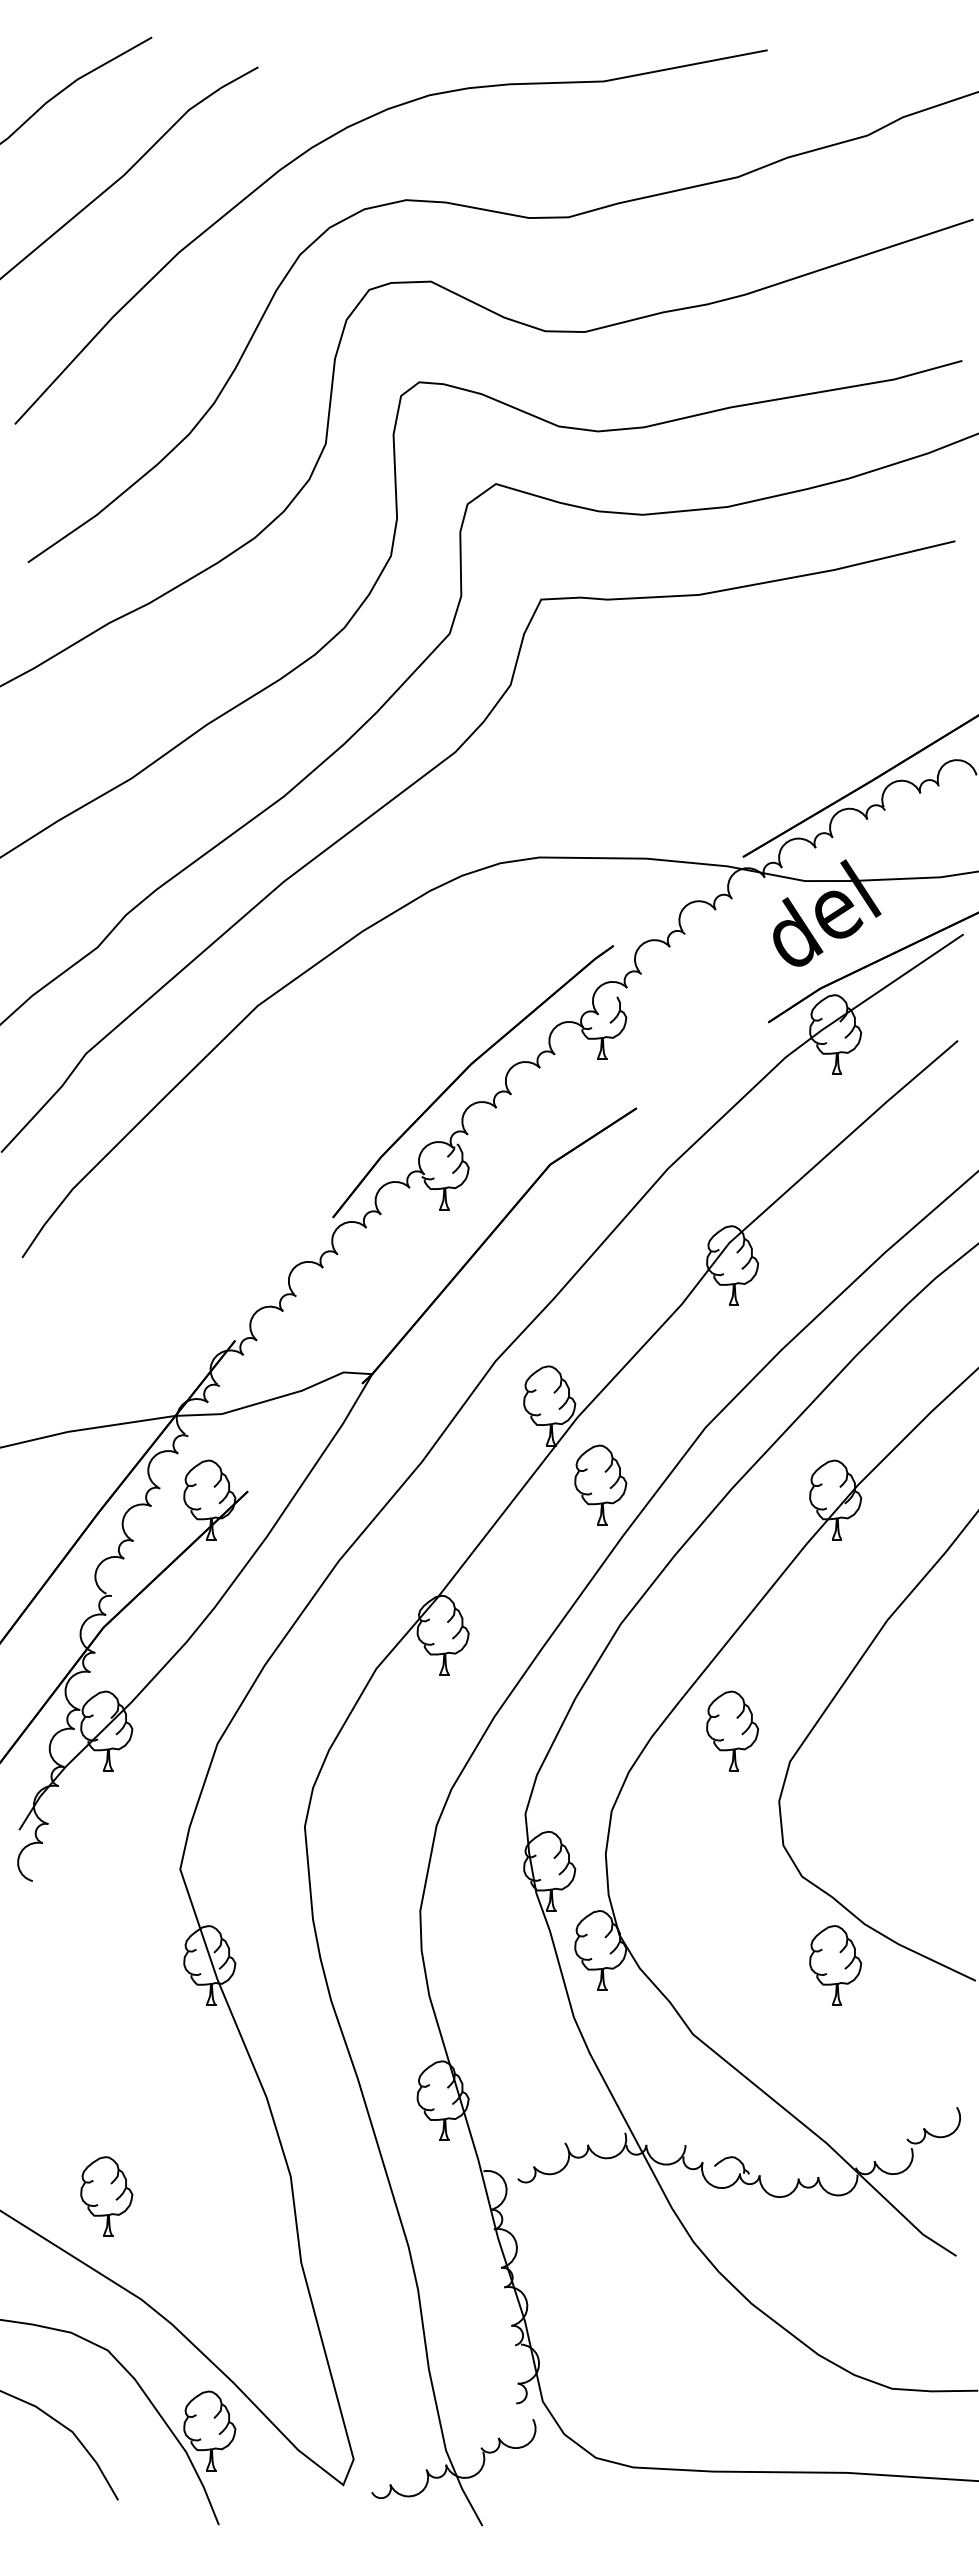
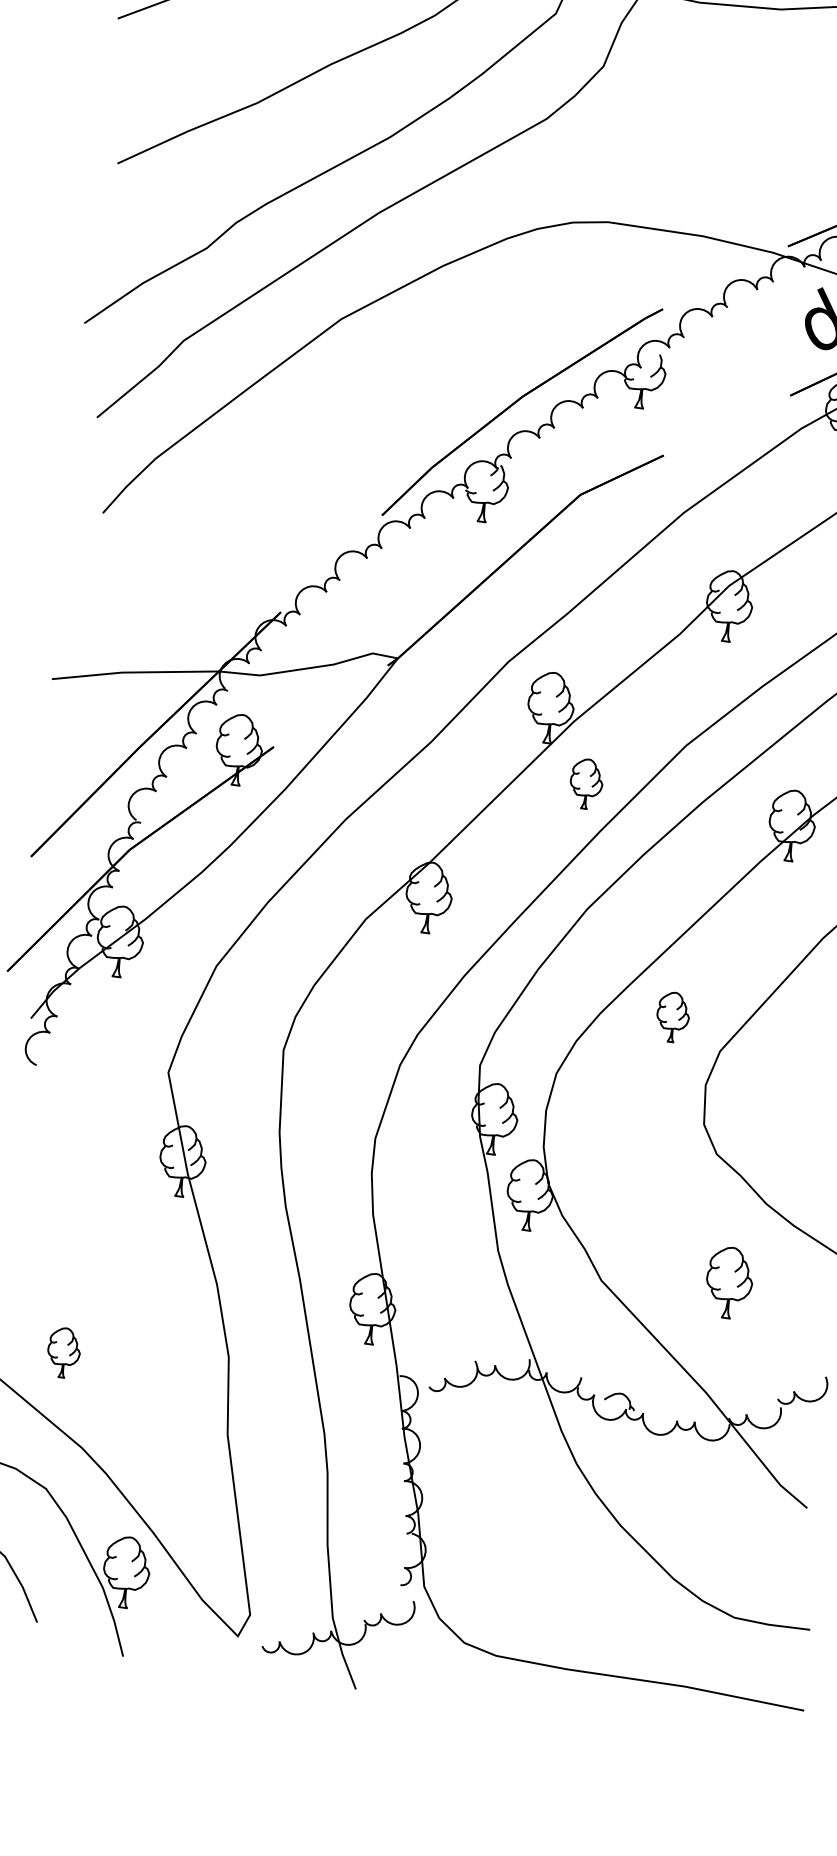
part: (600, 1484) -> (586, 783), size x0.7
part: (732, 1730) -> (673, 1016), size x0.7
part: (835, 1965) -> (729, 1282), moved
part: (106, 2196) -> (63, 1352), size x0.7

